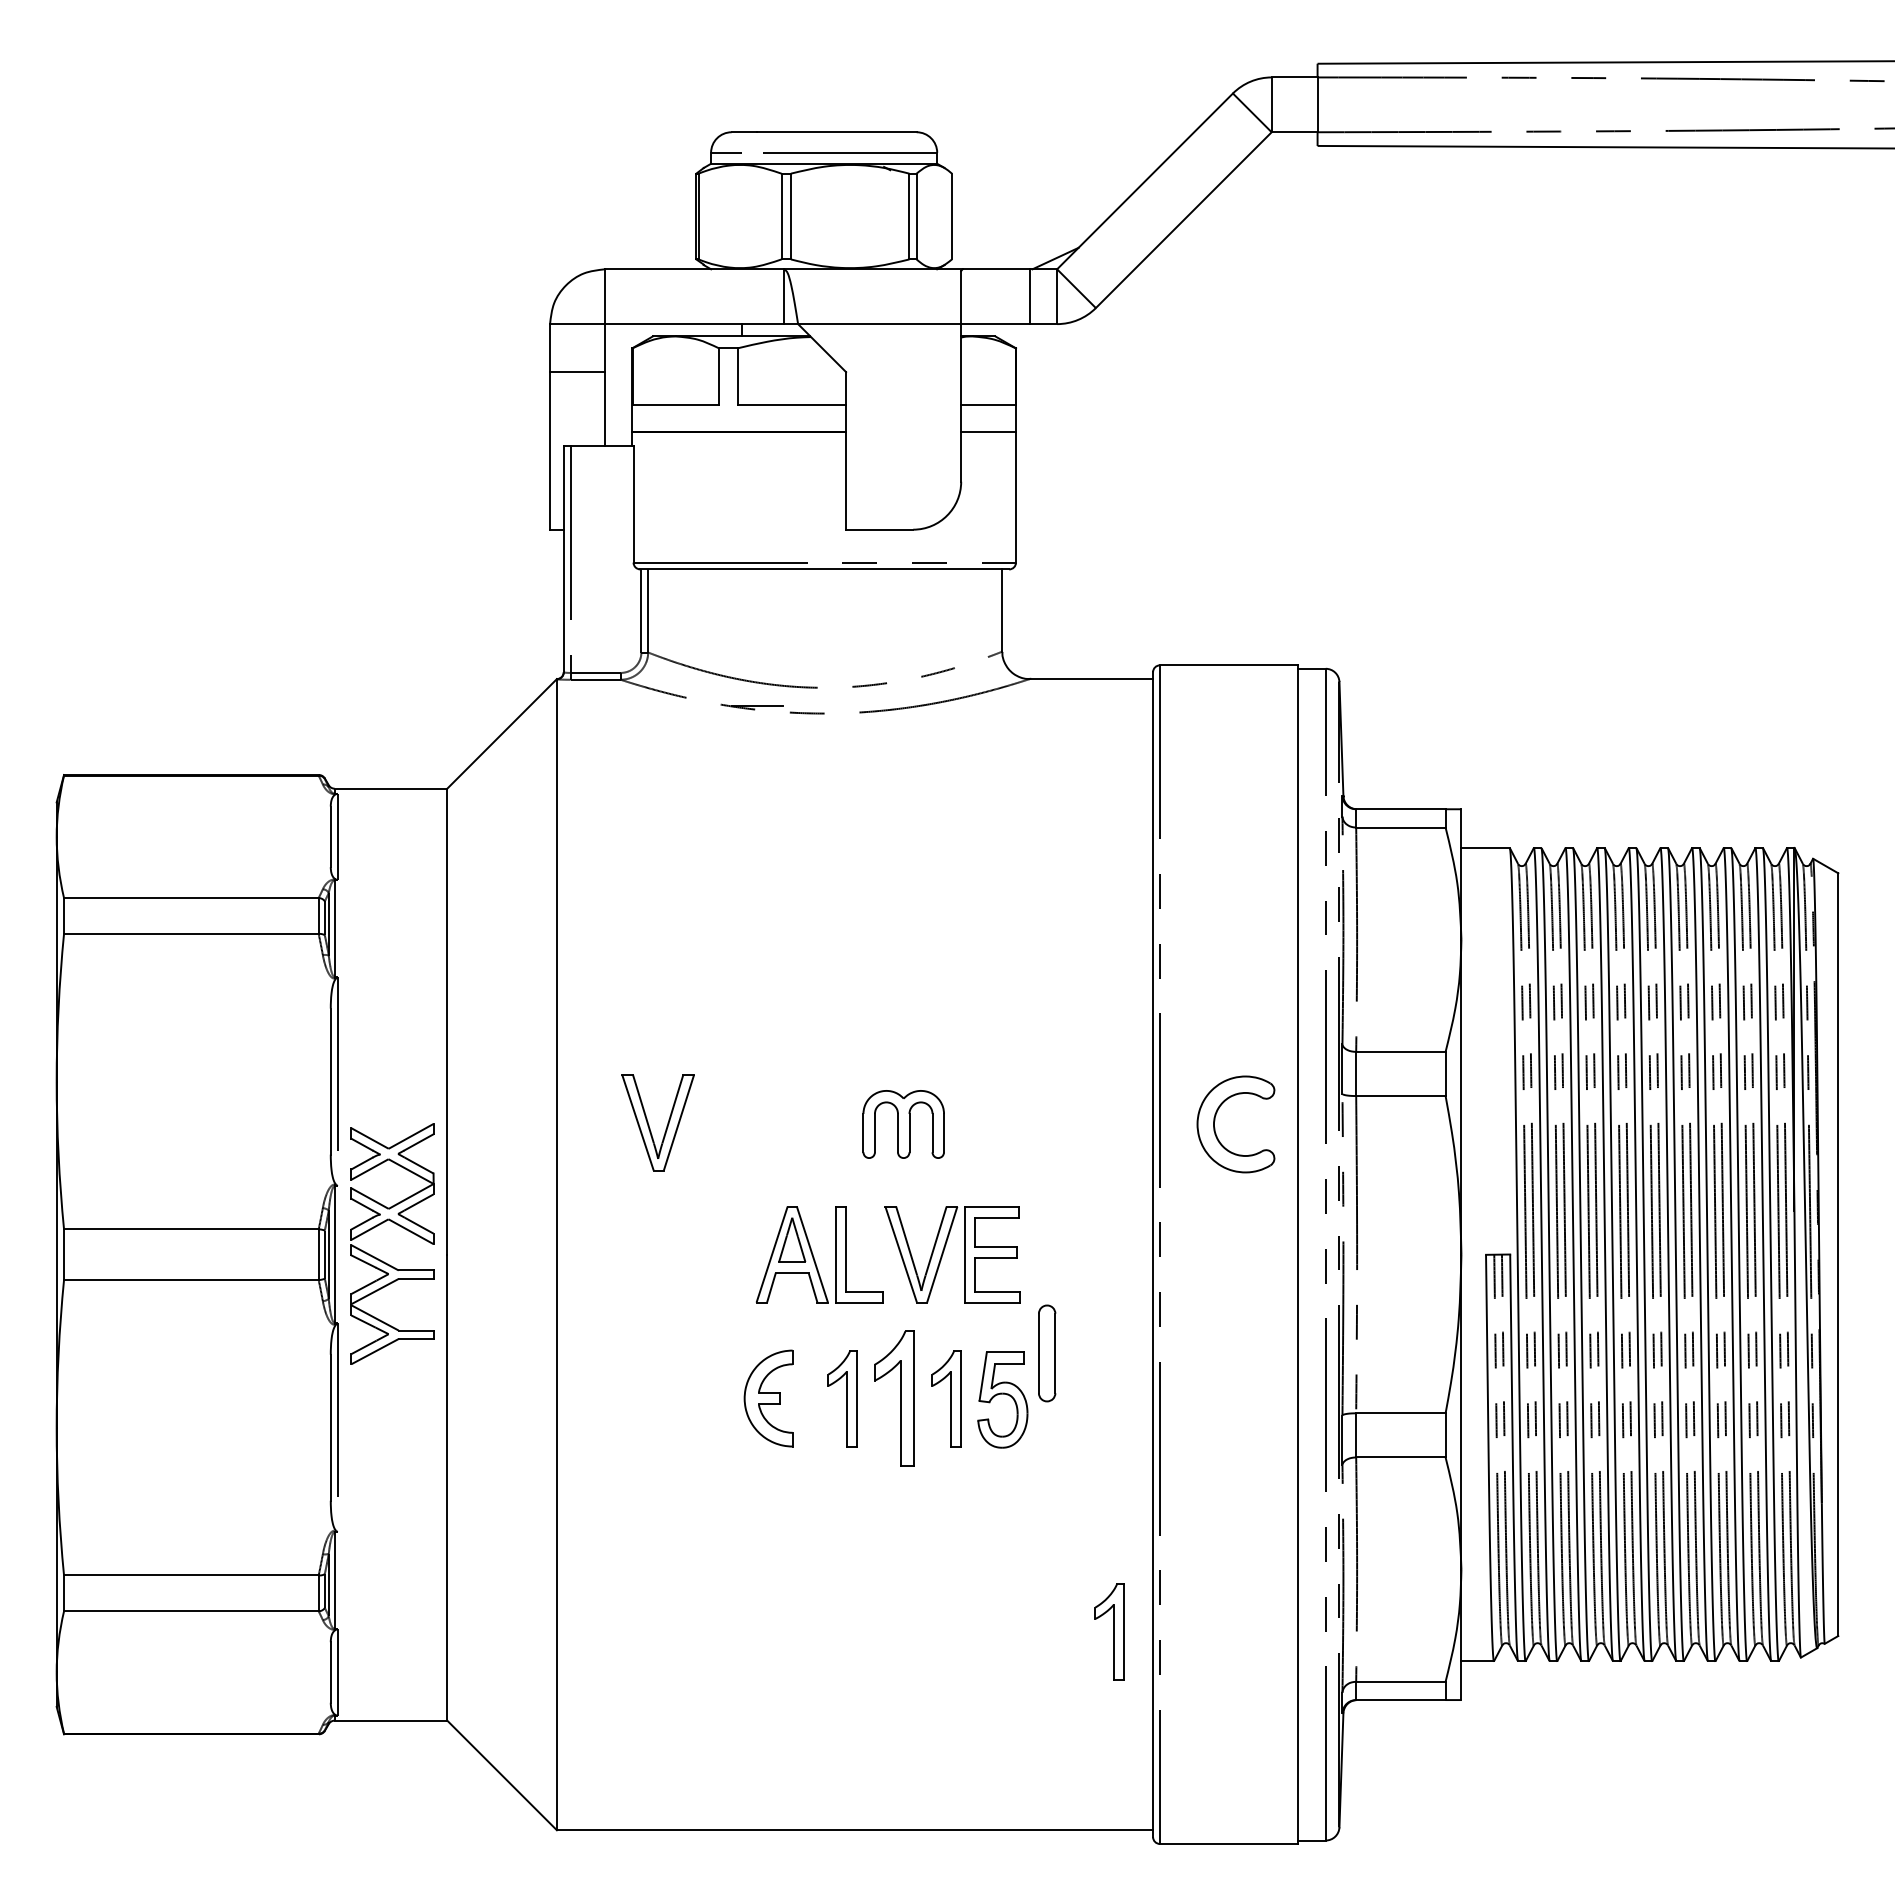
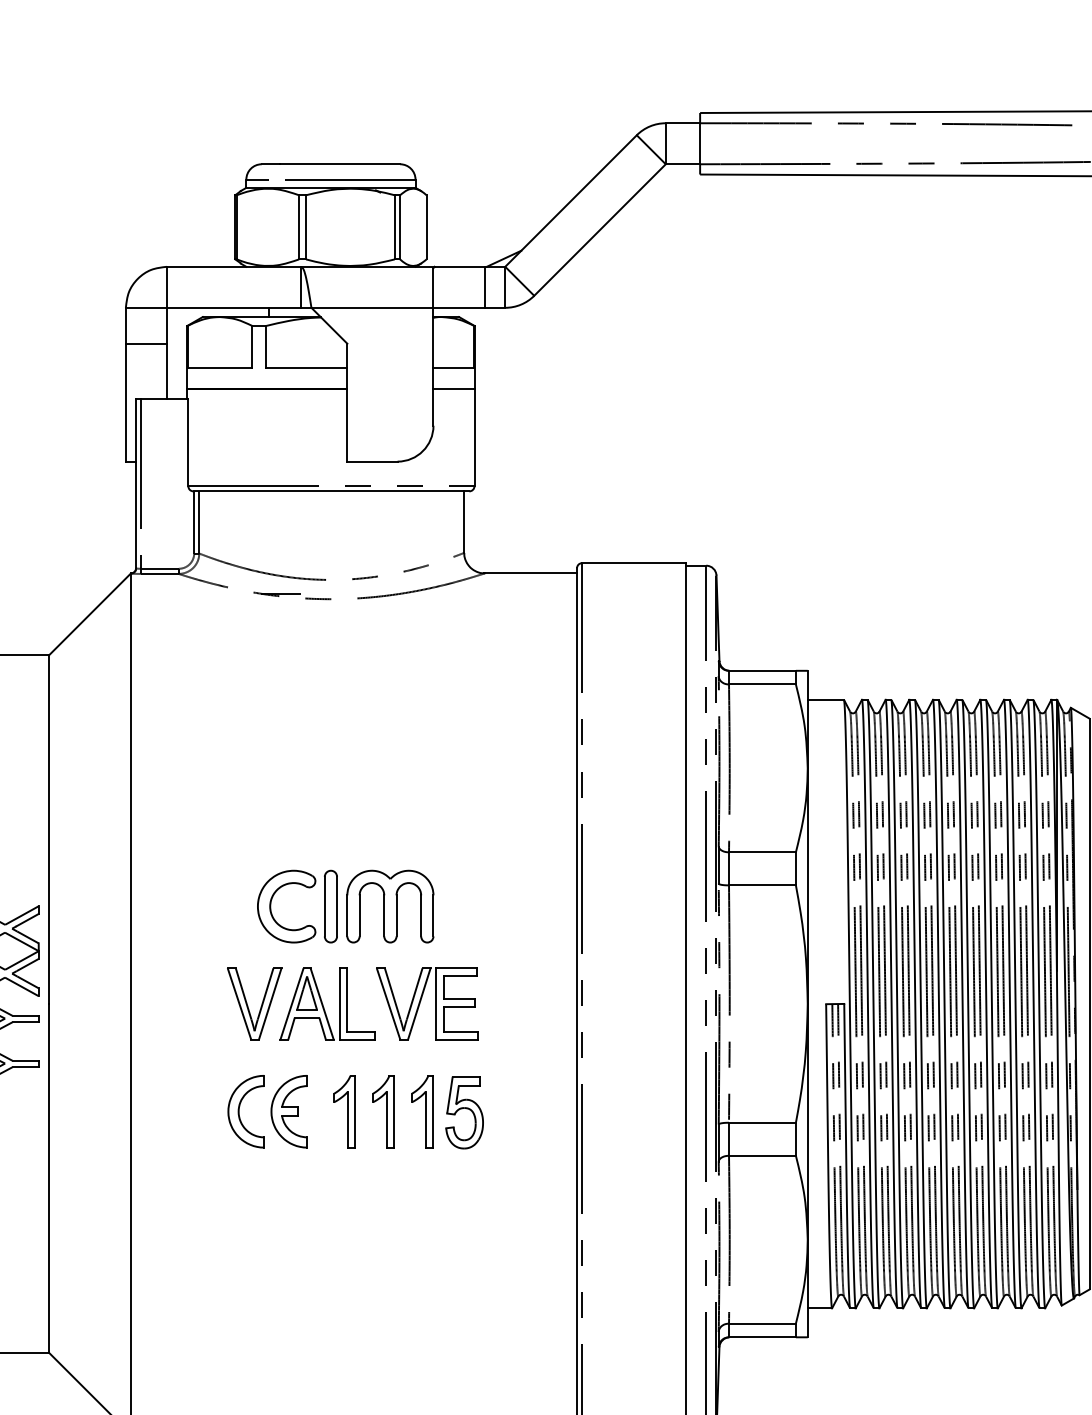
part: (1215, 1121) -> (271, 904), moved
part: (649, 1124) -> (248, 1005), moved
part: (903, 1124) -> (390, 906), size x1.43
part: (1047, 1353) -> (331, 906), moved
part: (701, 1398) -> (239, 1111), added
part: (894, 1398) -> (383, 1111), size x0.71
part: (1109, 1631) -> (544, 1286), removed

